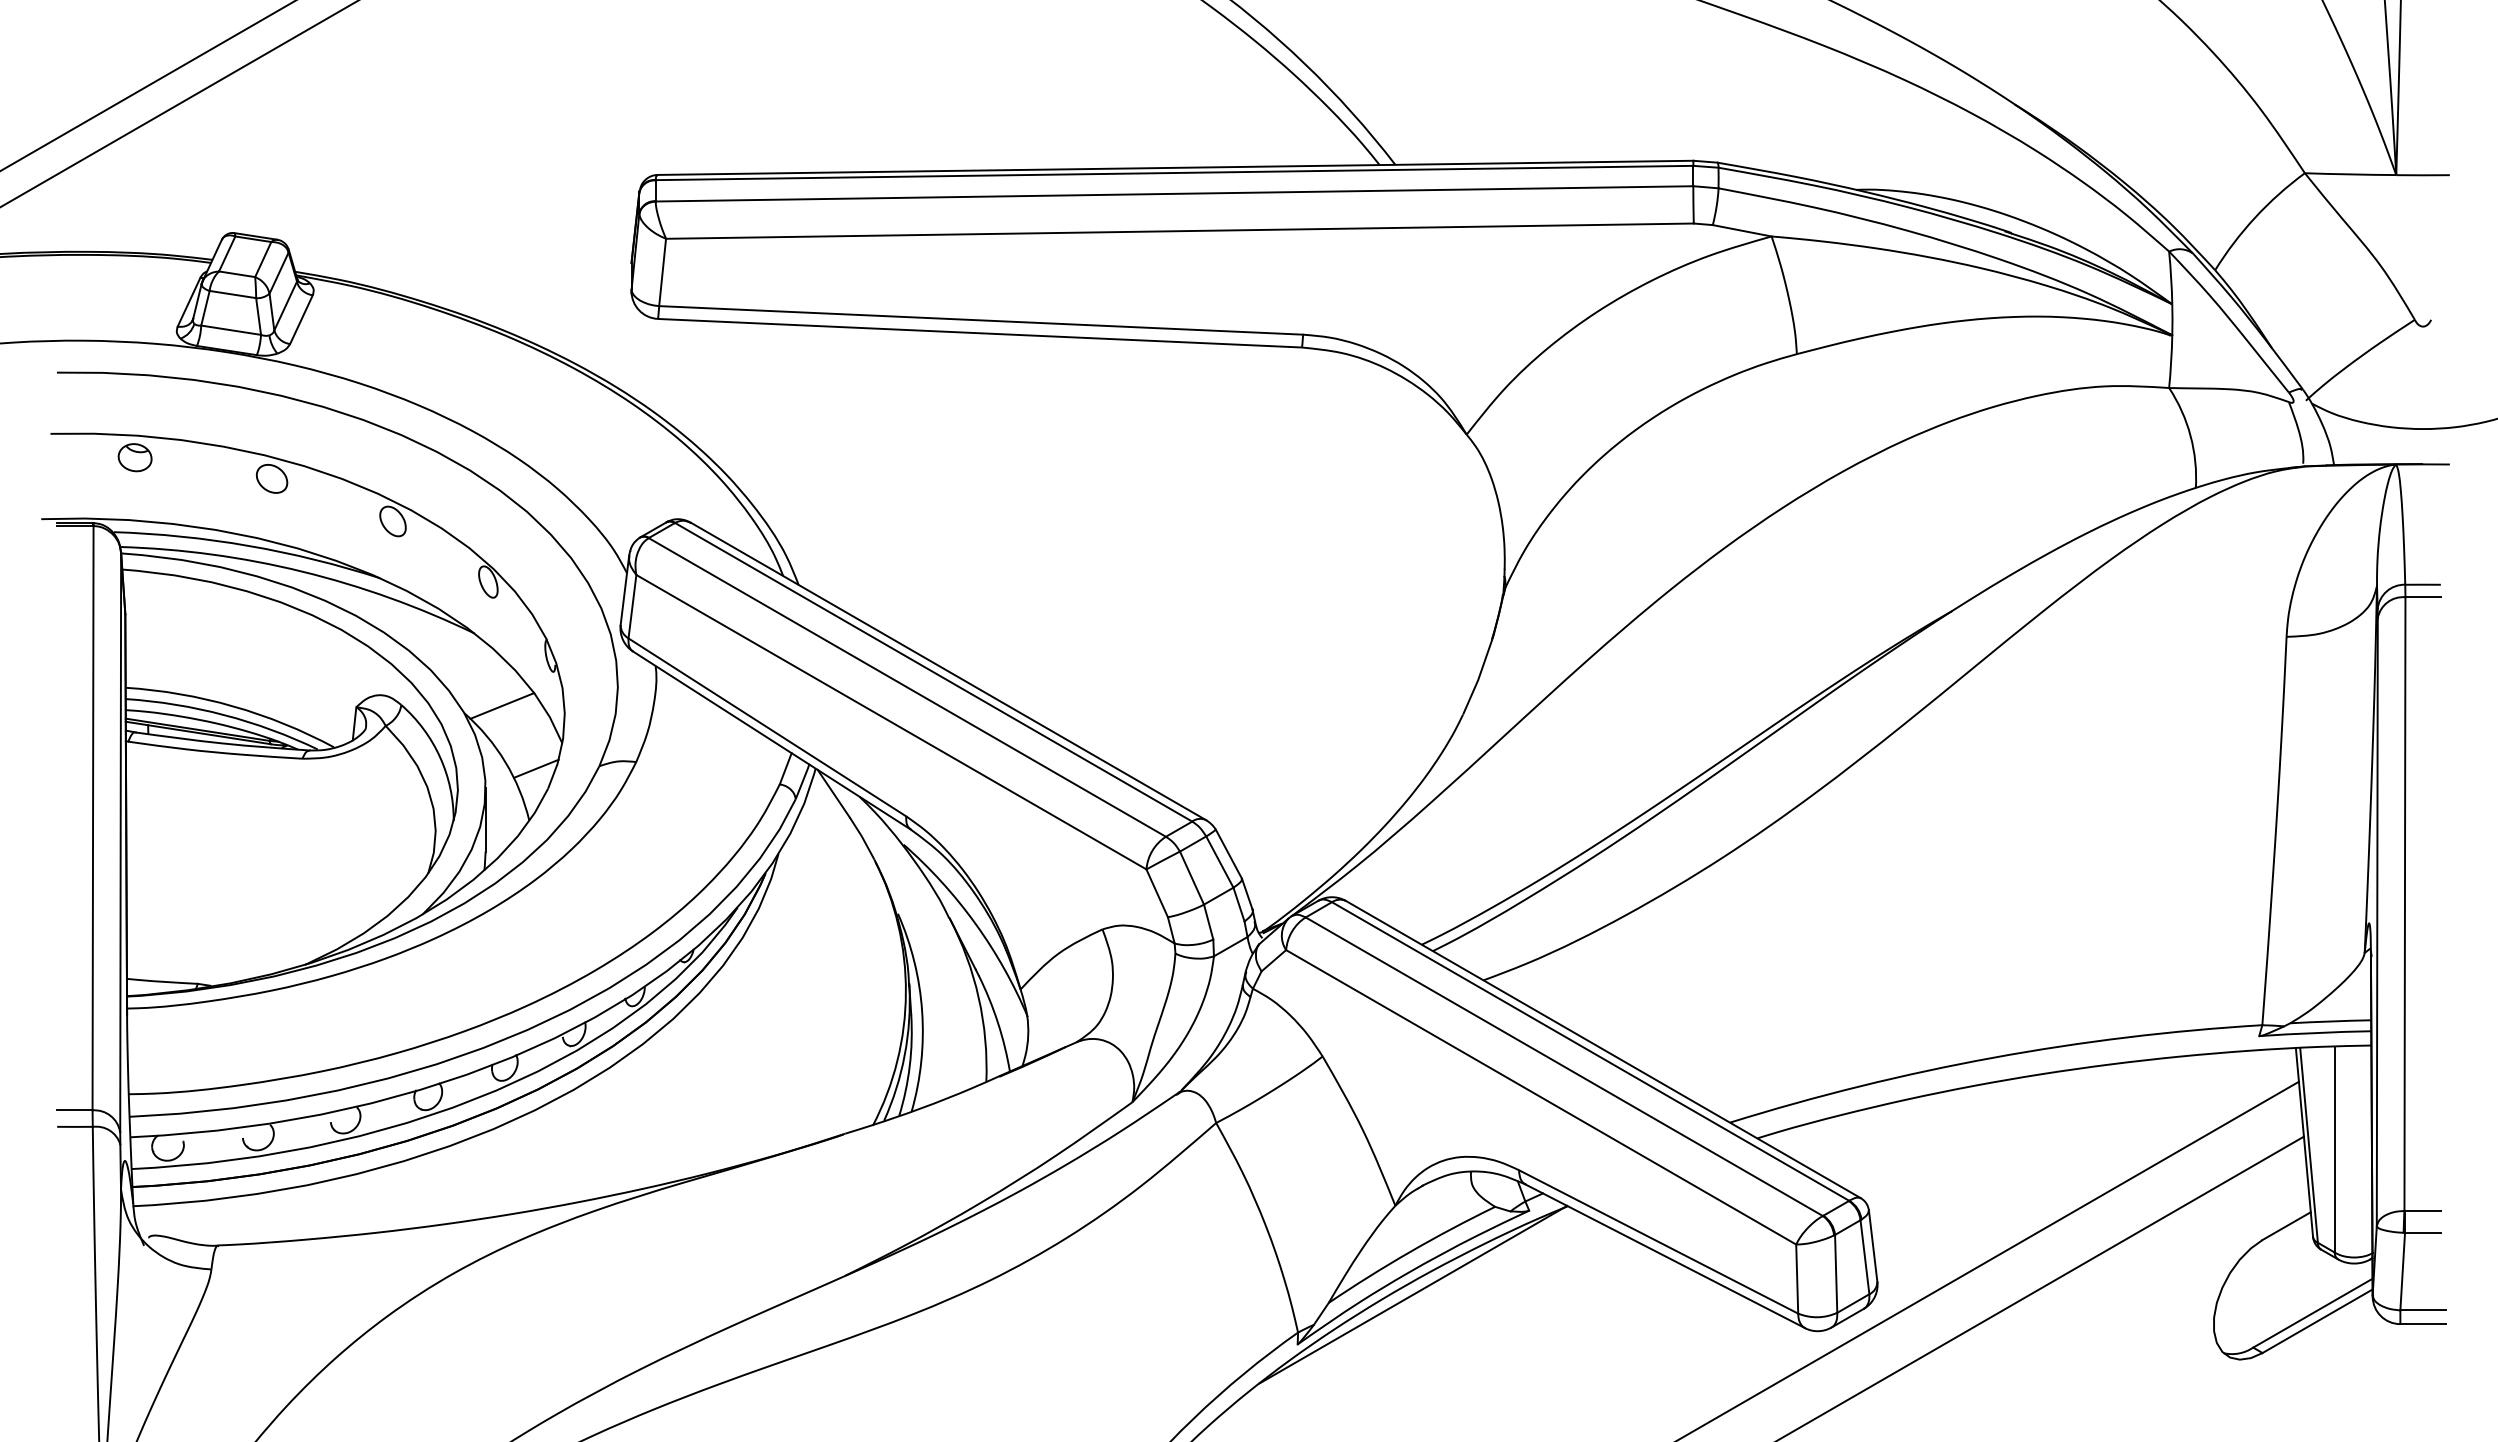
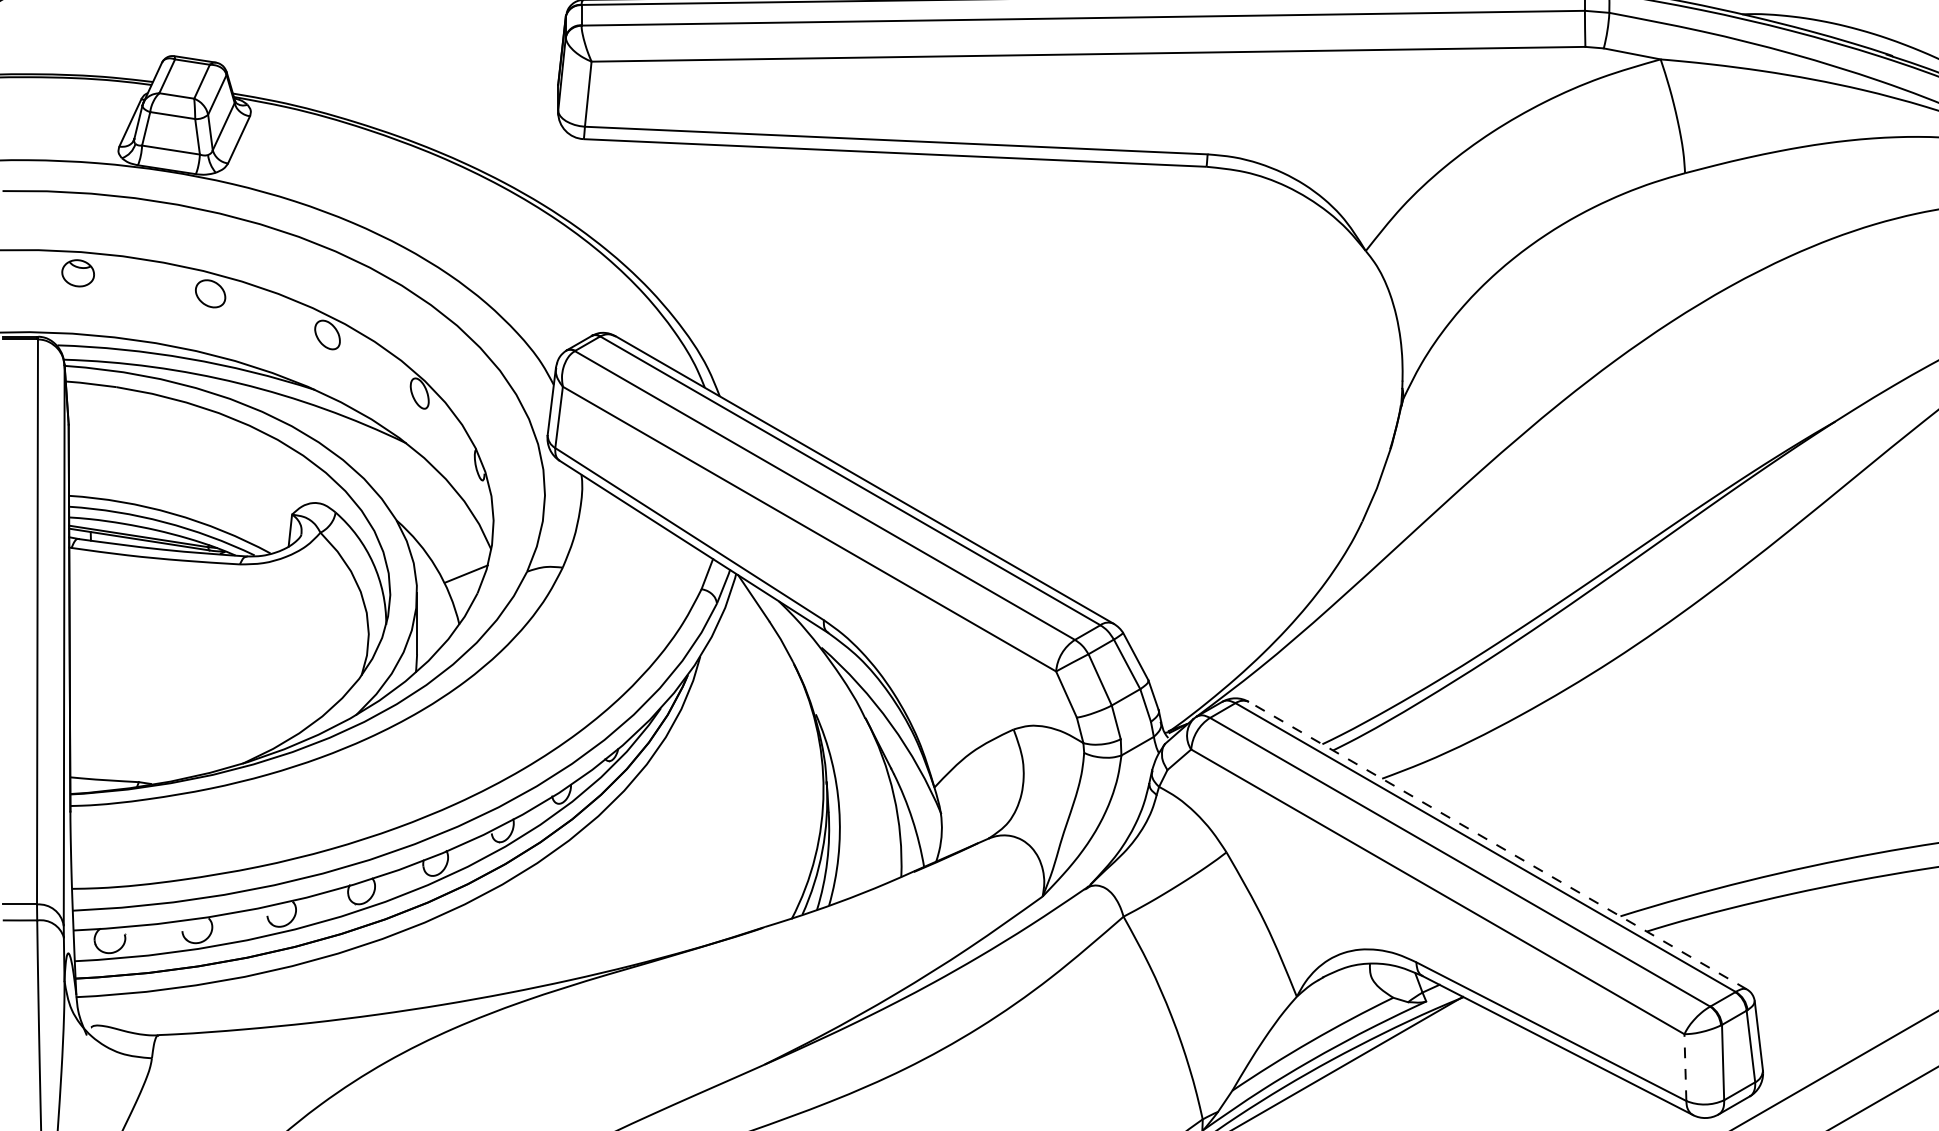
line: (502, 705) -> (433, 512), removed
line: (1602, 1049) -> (1497, 845), solid -> dashed
line: (1797, 1279) -> (1685, 1068), solid -> dashed

